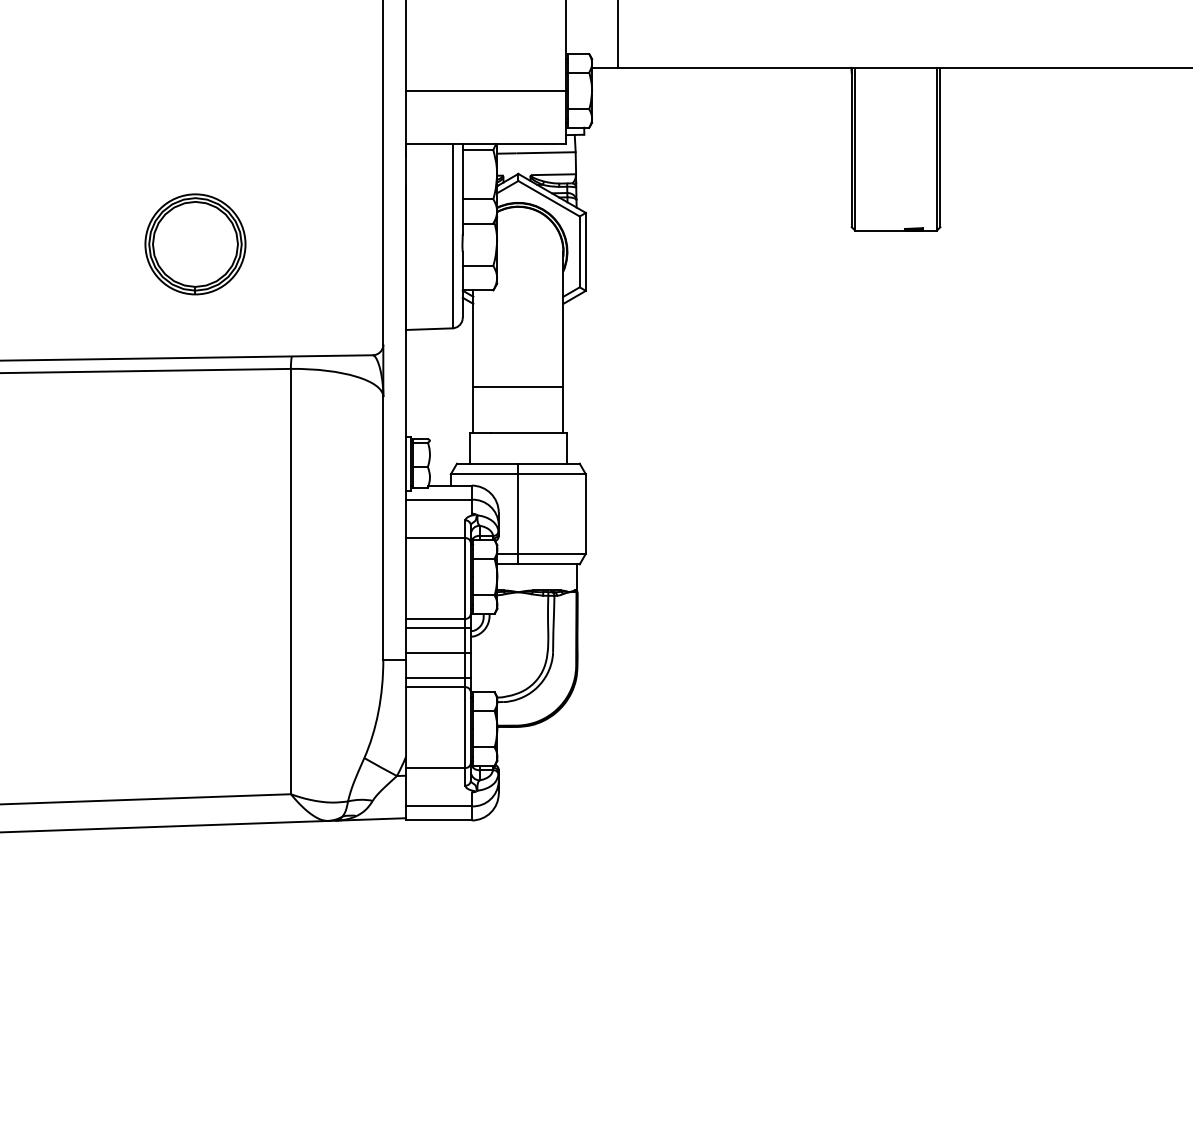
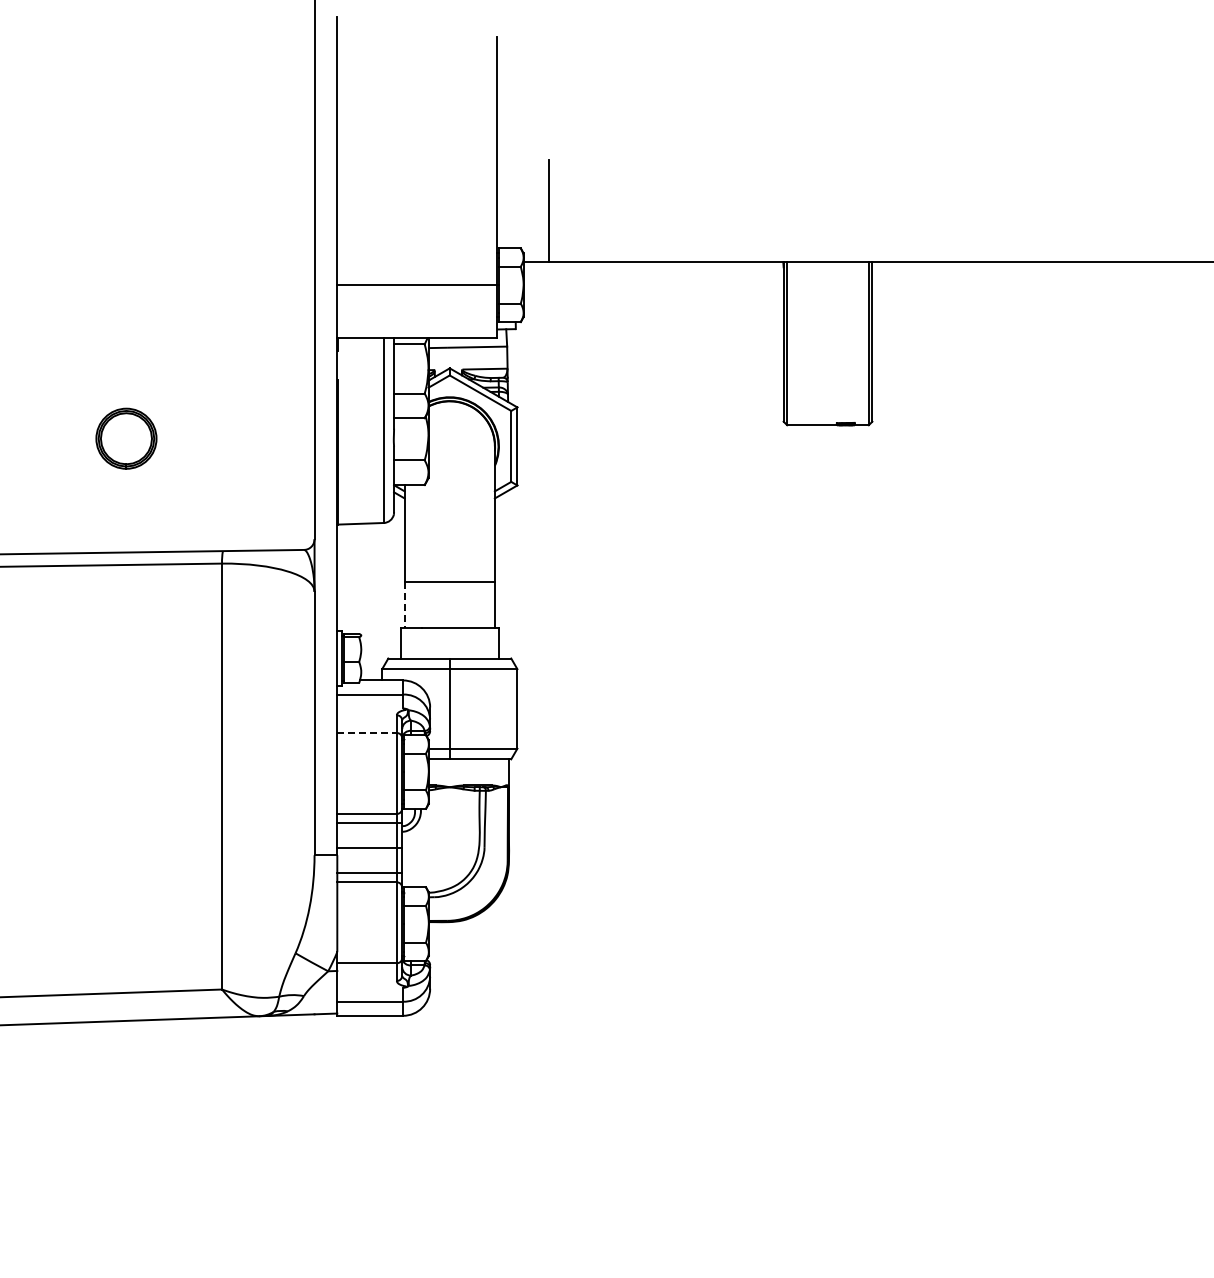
part: (195, 243) -> (126, 438), size x0.6
line: (473, 409) -> (404, 604), solid -> dashed
line: (436, 538) -> (367, 733), solid -> dashed

